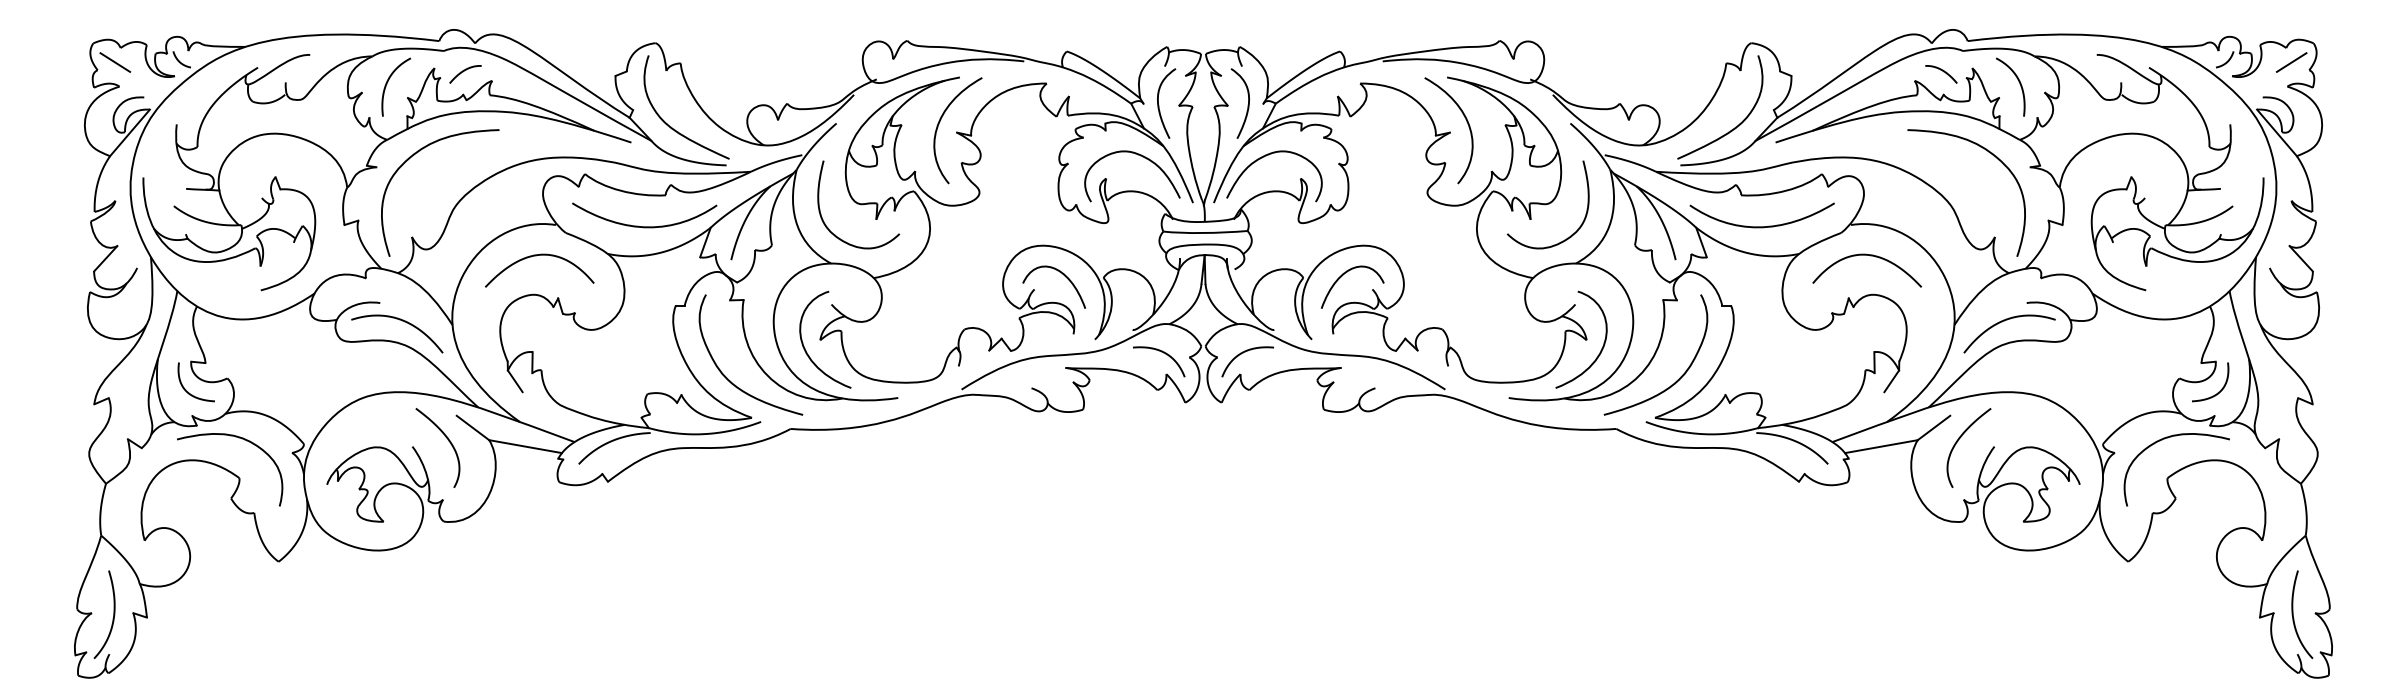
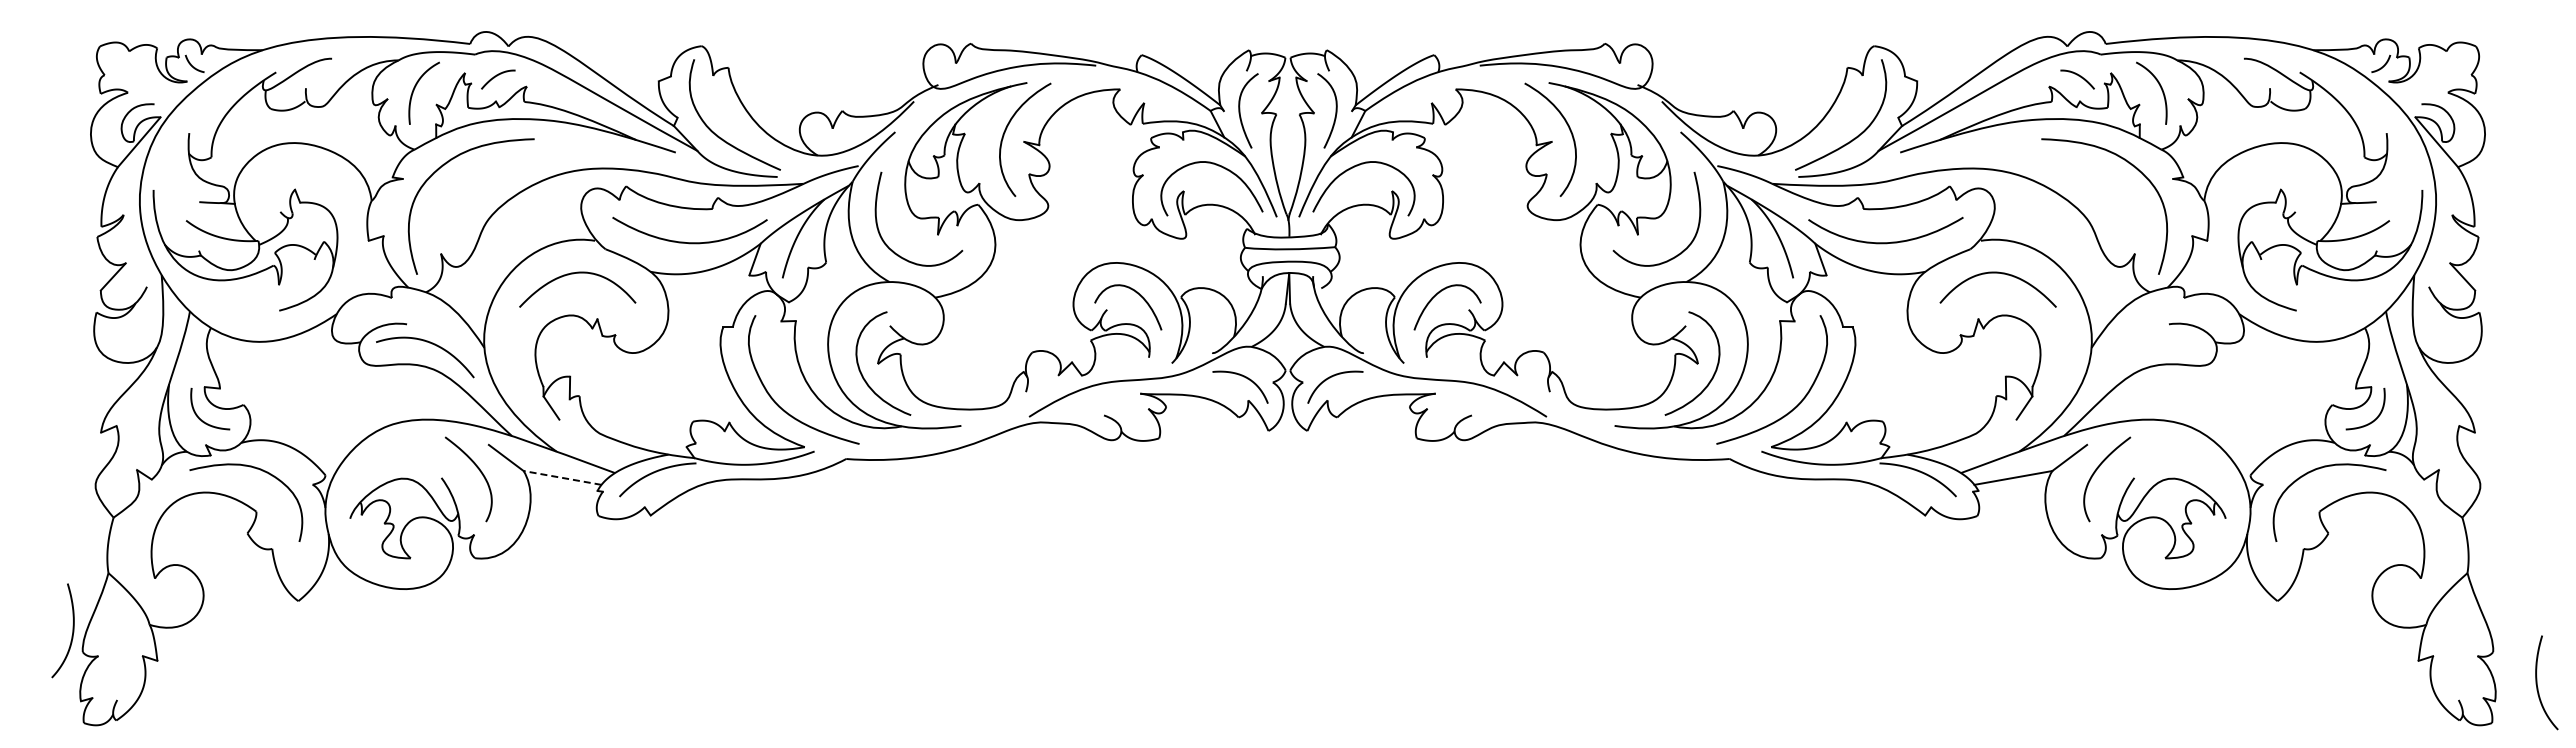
line: (115, 62) -> (123, 66), removed
line: (2291, 62) -> (2452, 66), removed
curve: (2003, 321) -> (2144, 344), removed
line: (525, 446) -> (562, 477), solid -> dashed
curve: (113, 614) -> (72, 630), moved
curve: (2293, 614) -> (2537, 682), moved

